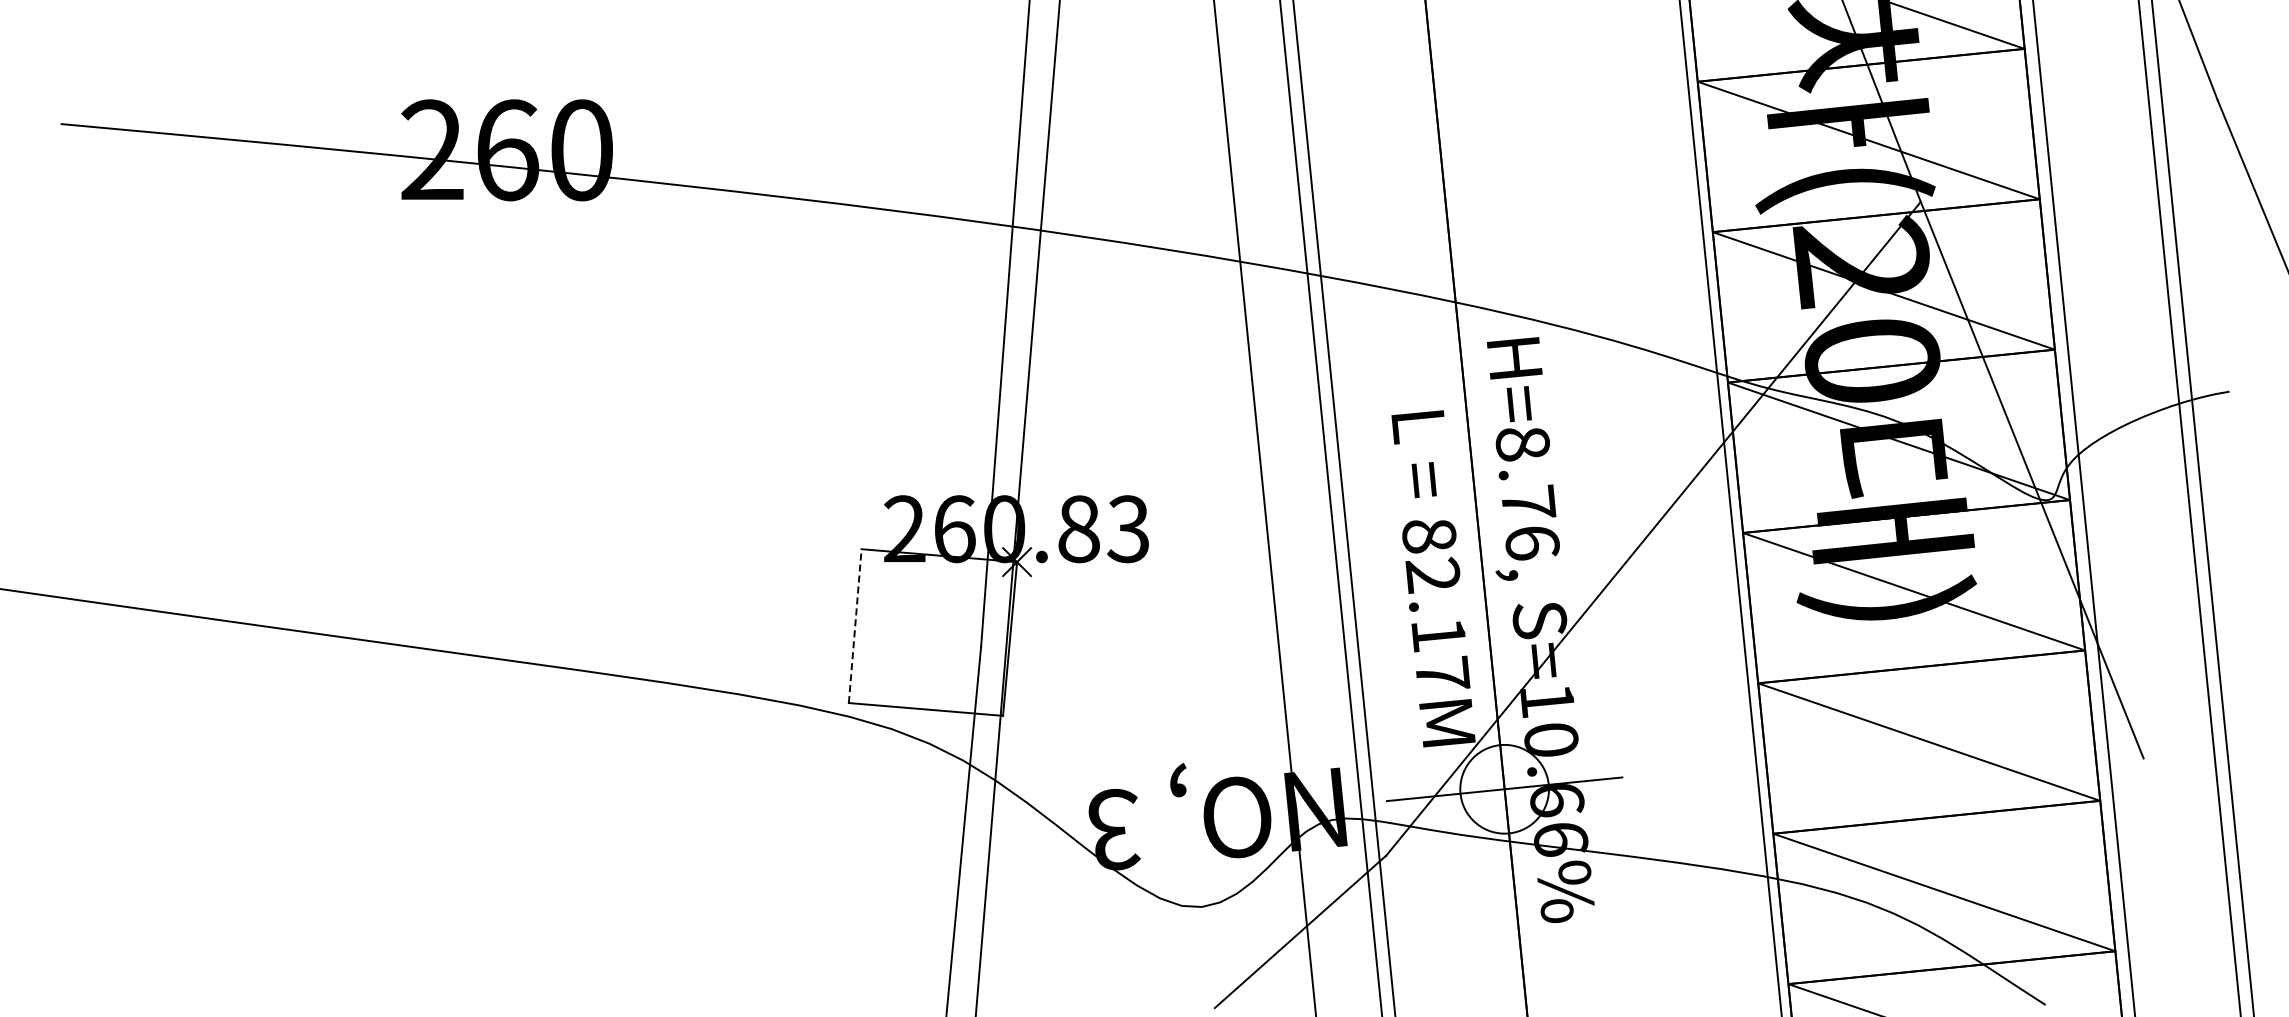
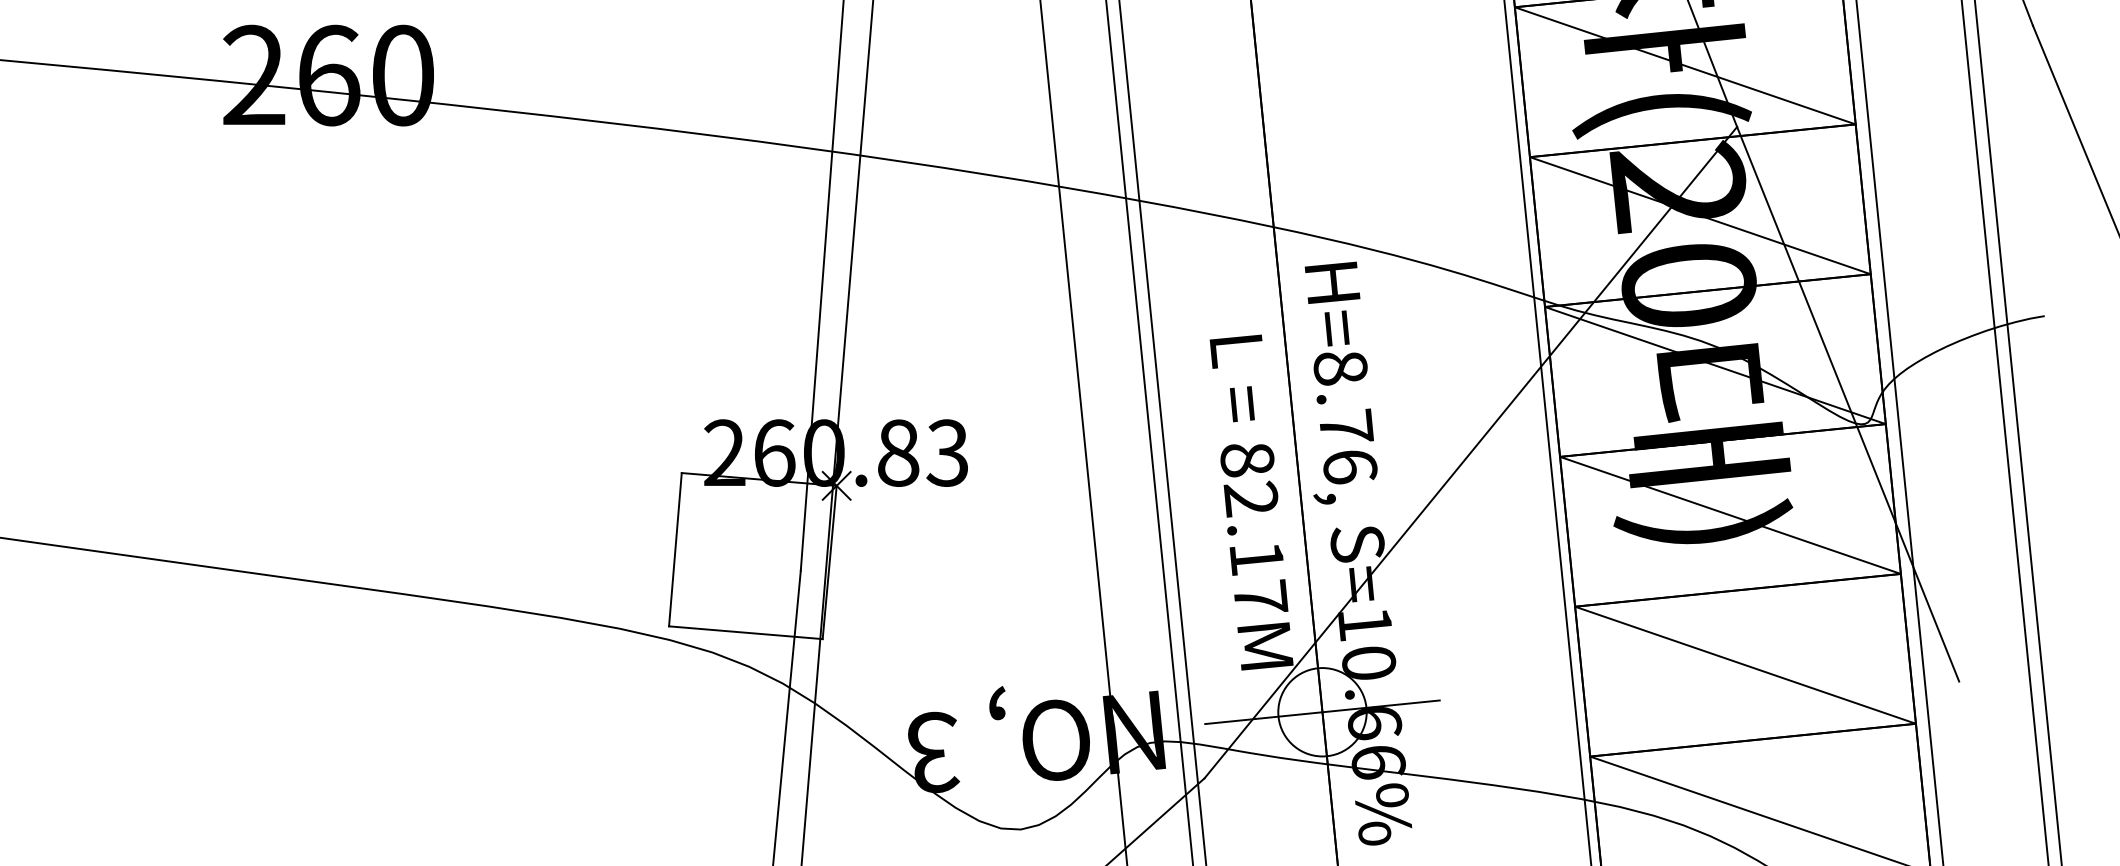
line: (855, 625) -> (675, 549), dashed -> solid

